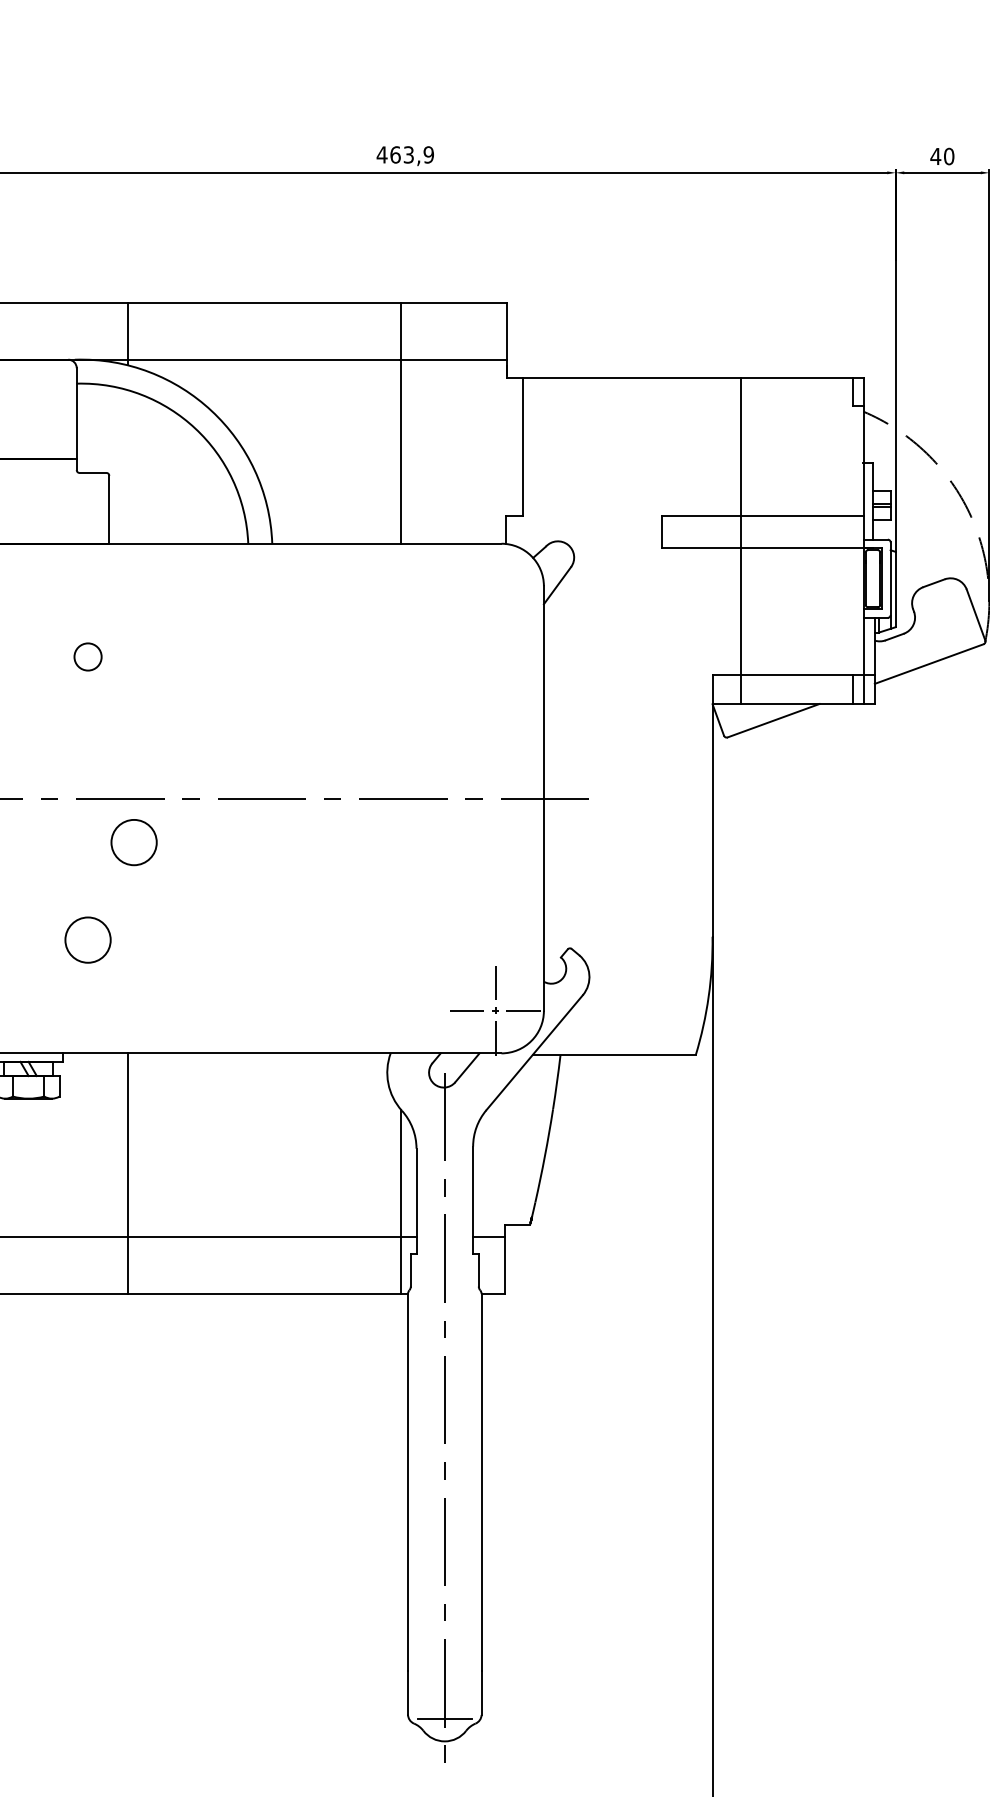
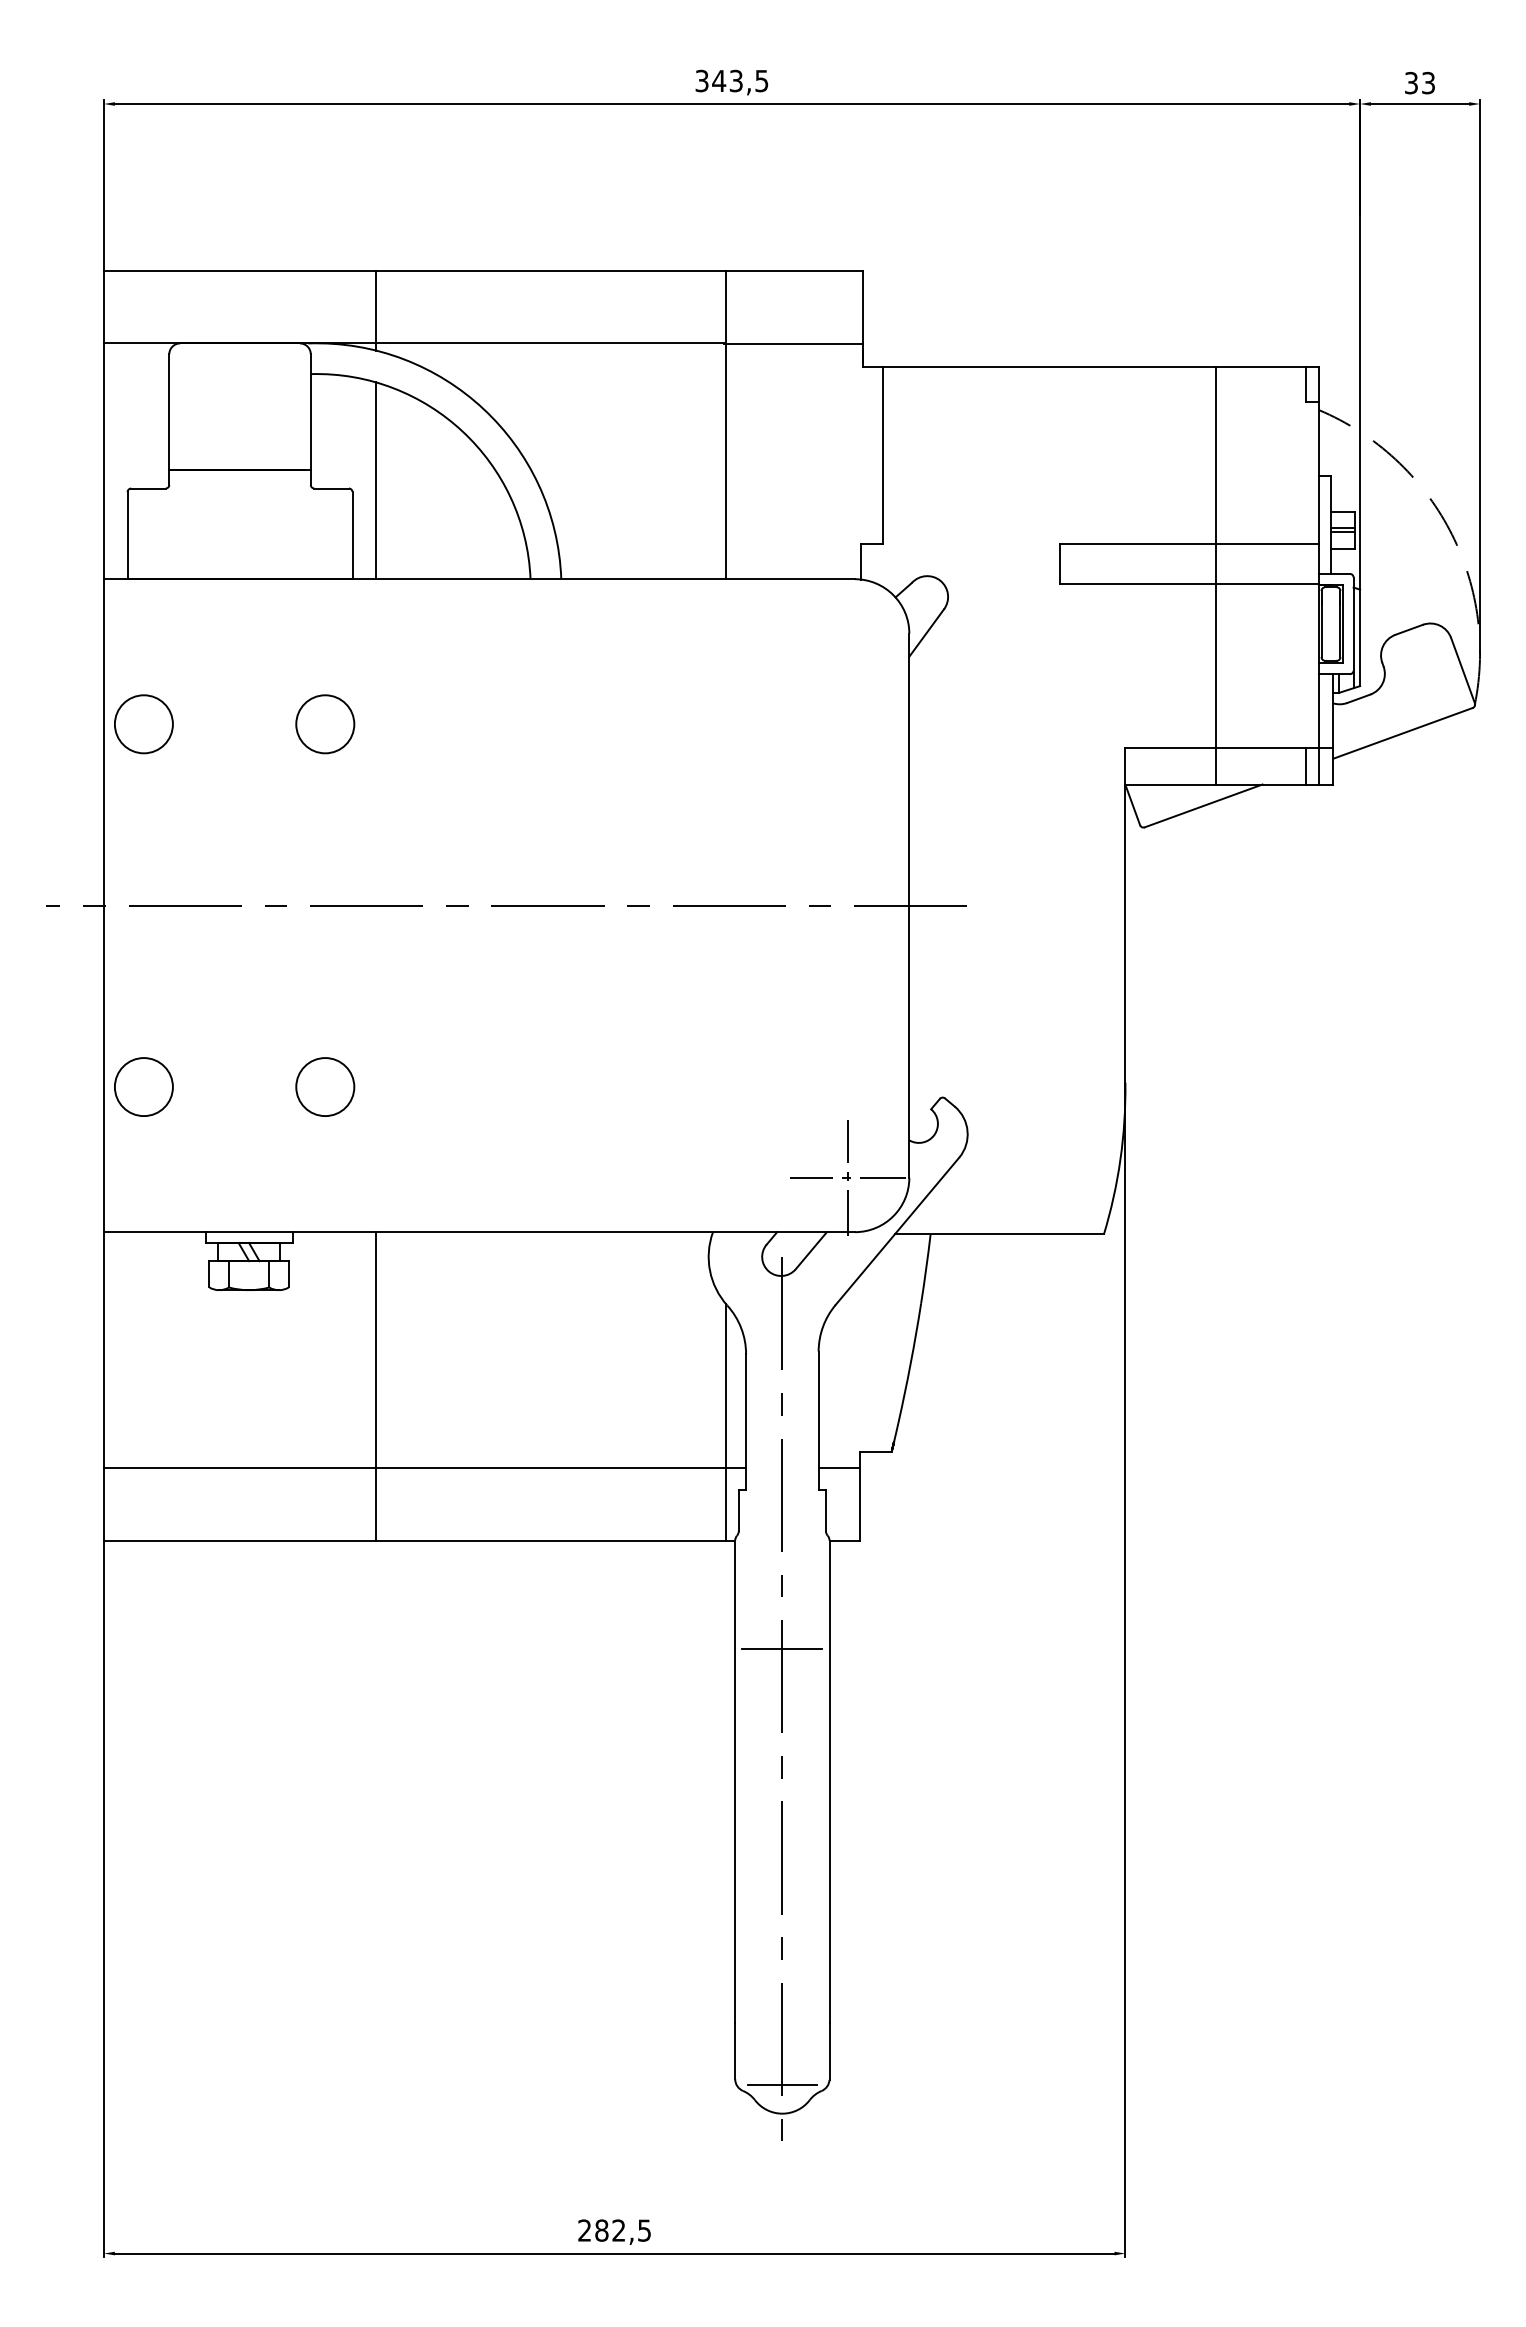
text: (405, 154) -> (731, 80), 463,9 -> 343,5
text: (942, 156) -> (1419, 82), 40 -> 33
line: (128, 466) -> (376, 480), added
line: (741, 540) -> (1216, 575), moved
circle: (88, 657) -> (325, 724), size x1.67
circle: (134, 842) -> (384, 961), removed
line: (444, 1379) -> (782, 1649), added

